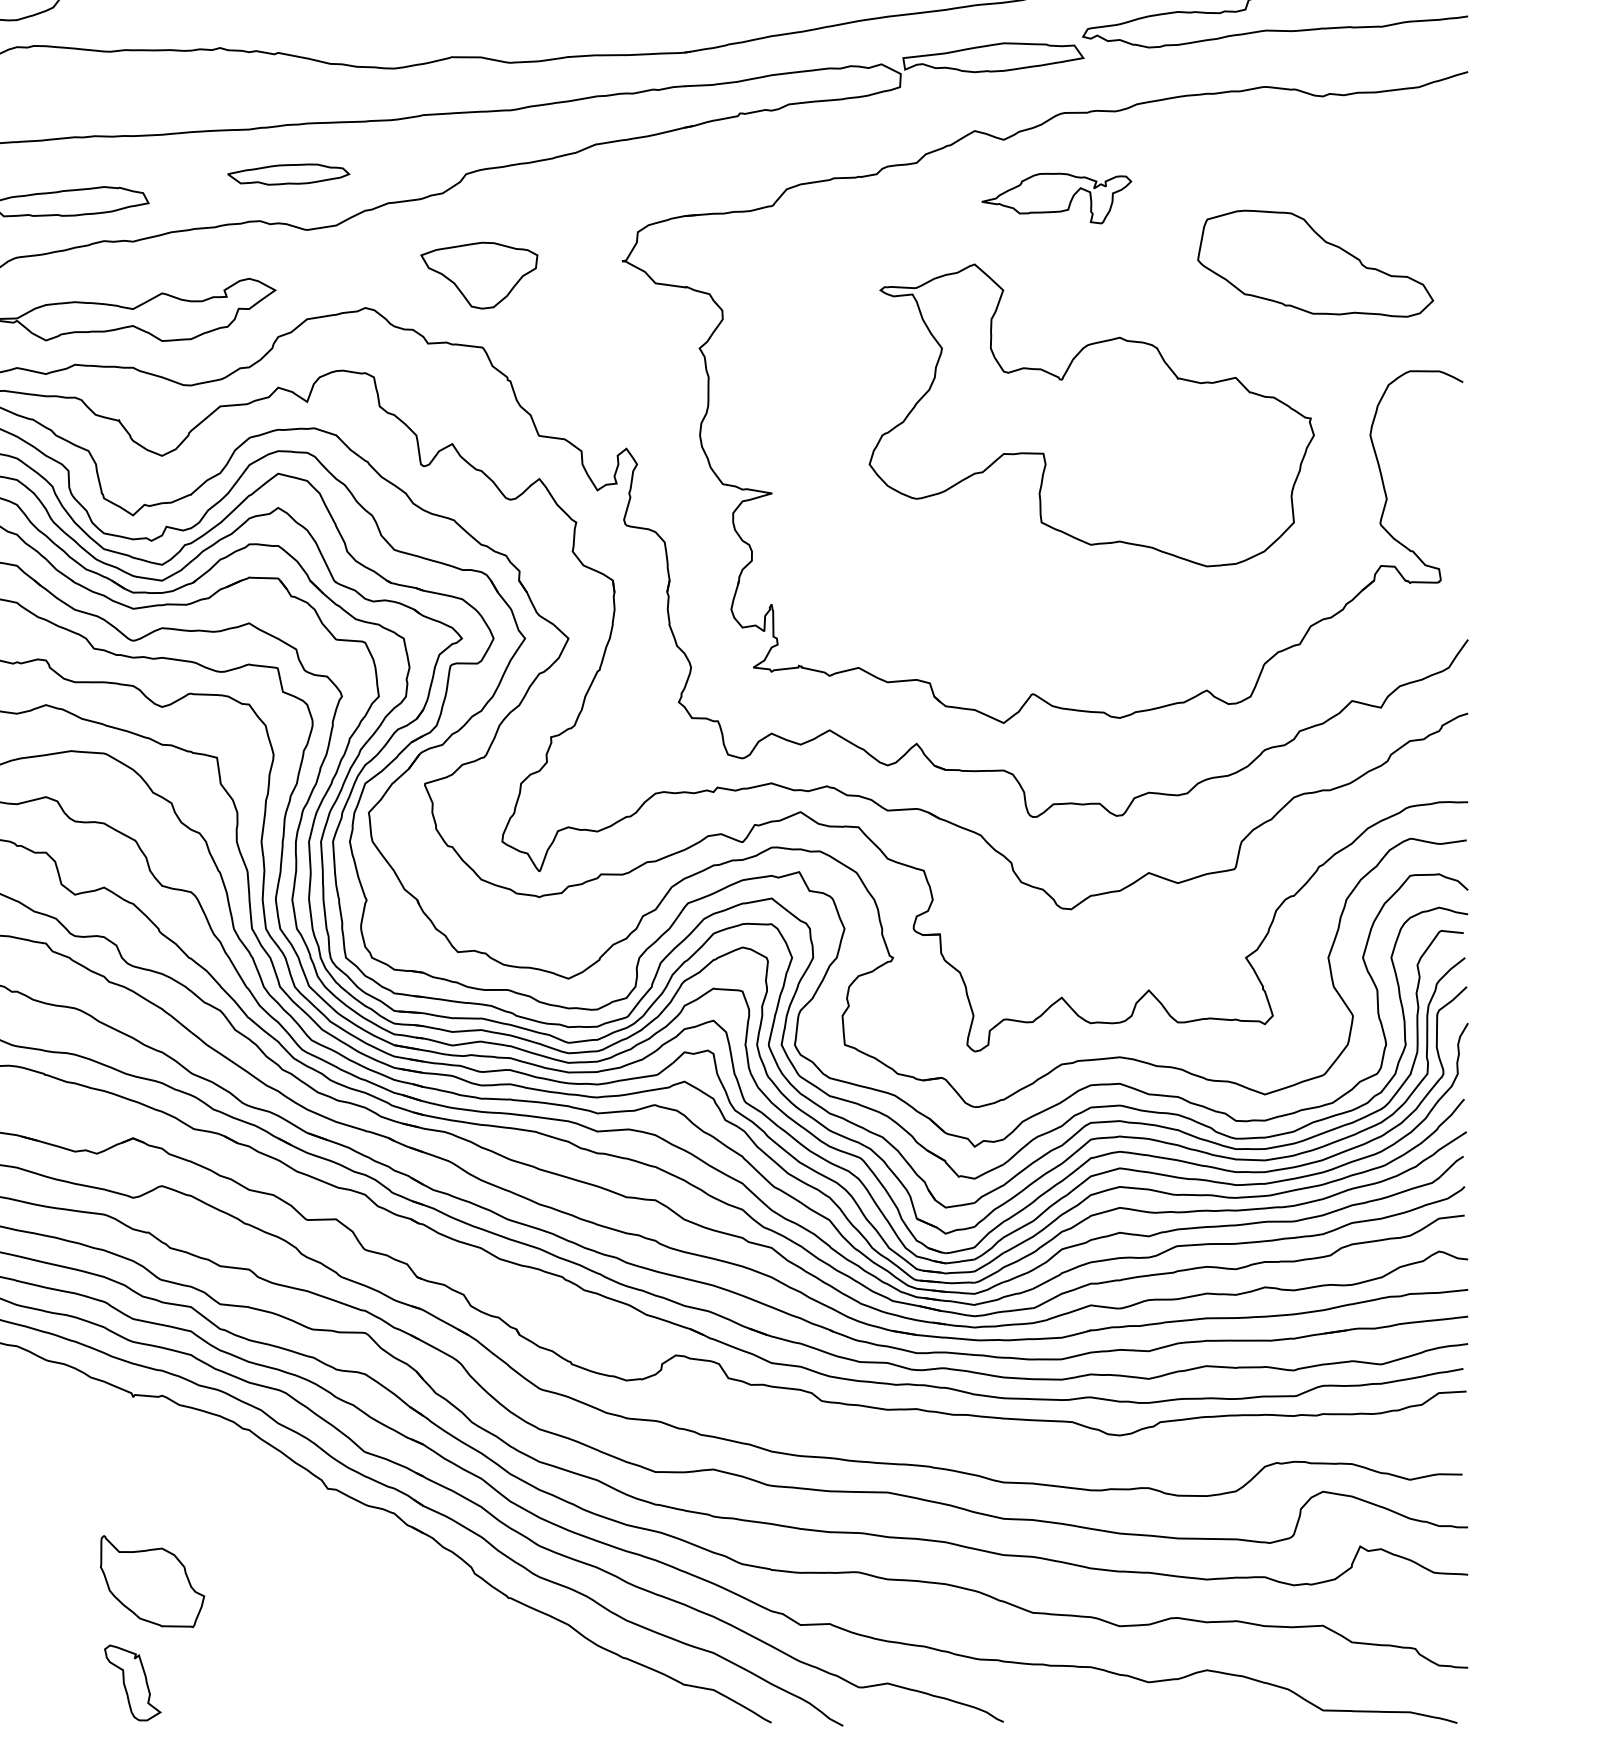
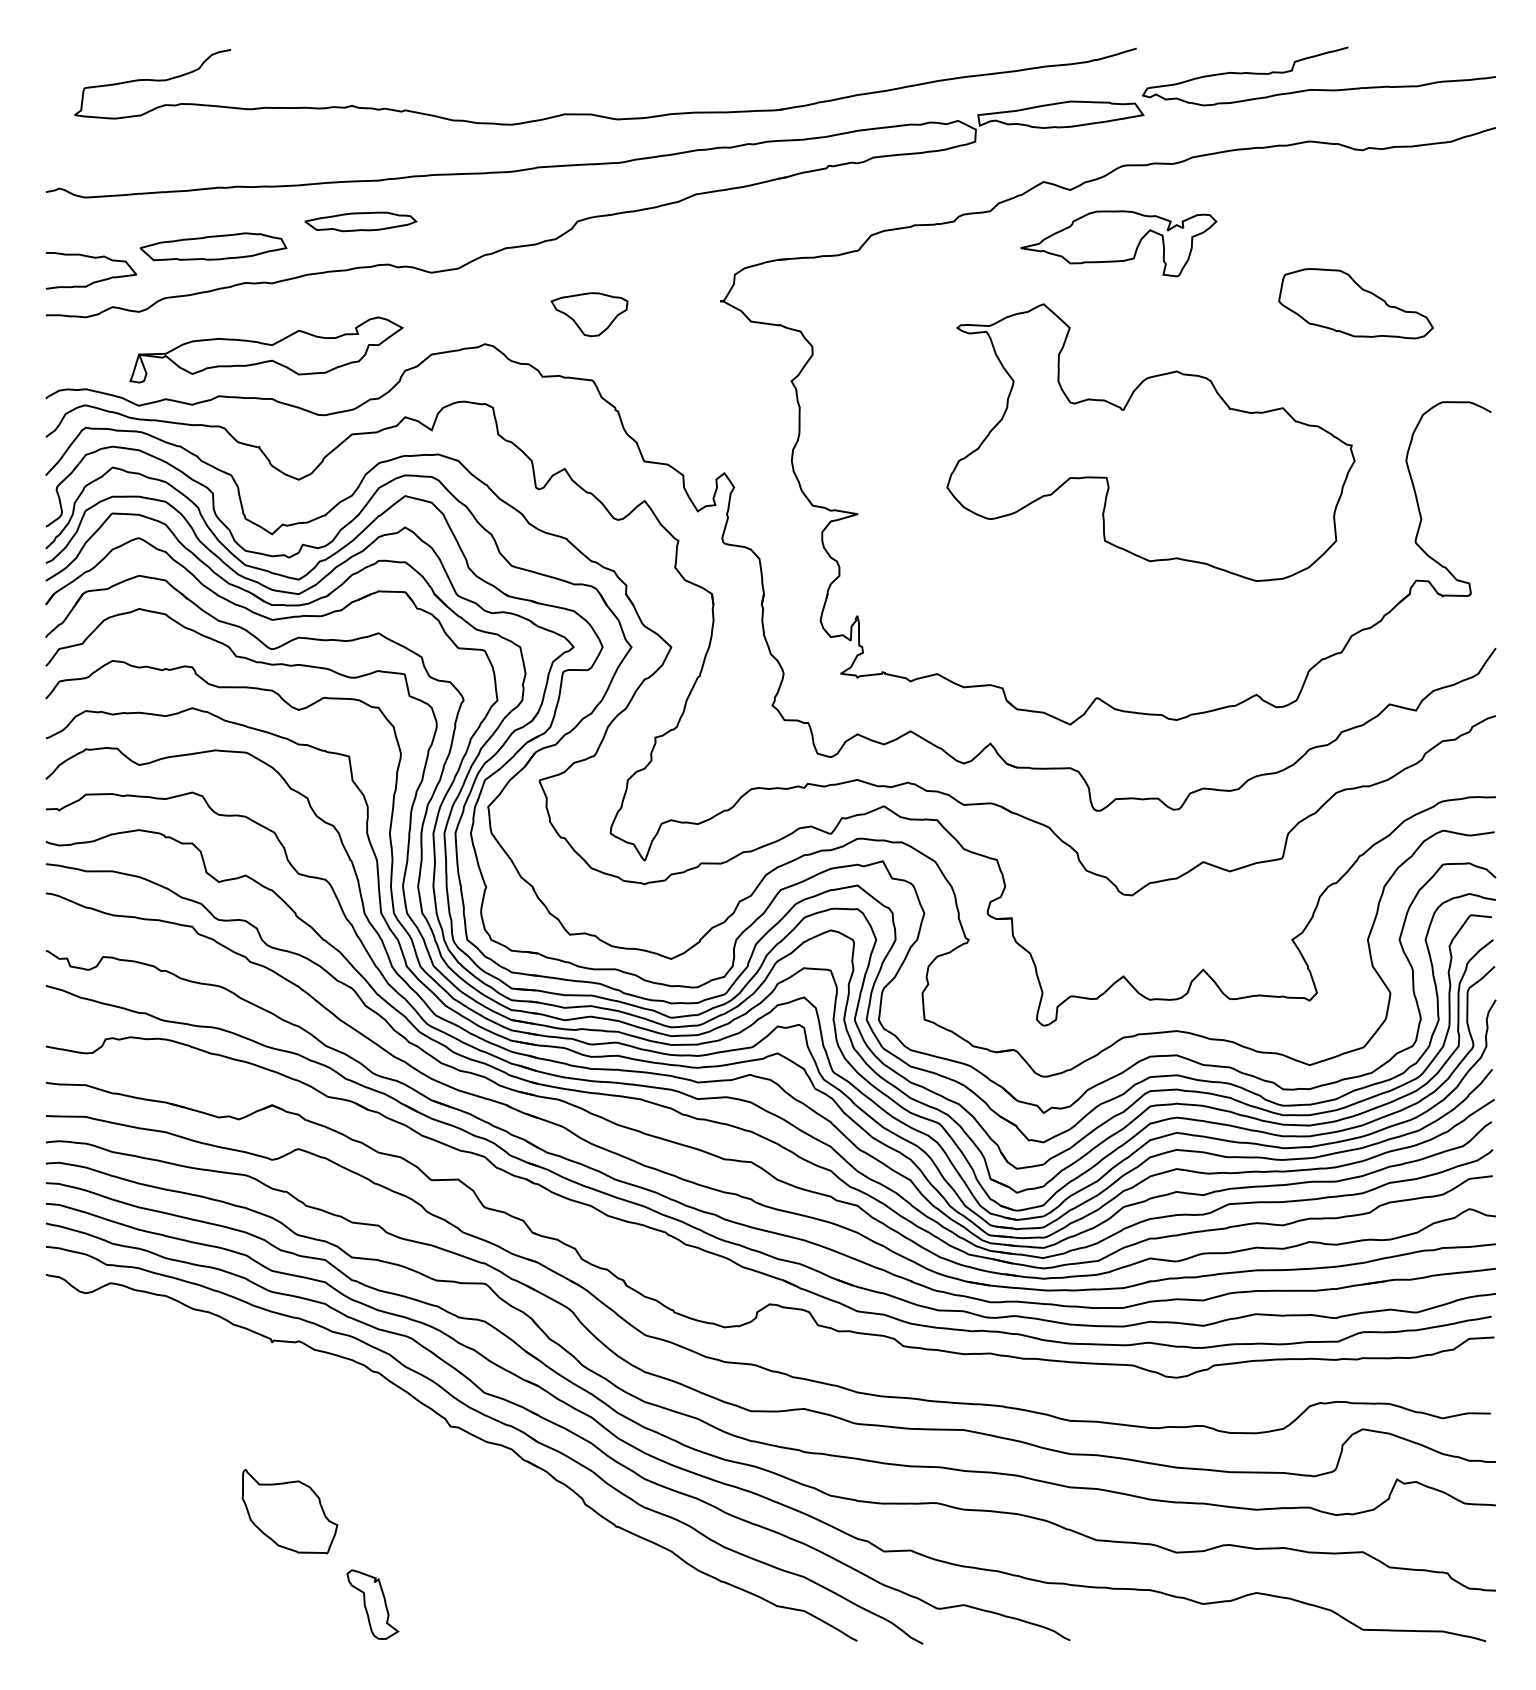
part: (288, 174) -> (360, 221), moved
part: (1056, 198) -> (1118, 243), size x1.43
part: (1314, 263) -> (1355, 303), size x0.71
part: (479, 275) -> (589, 314), size x0.71
part: (132, 1682) -> (372, 1604), moved

